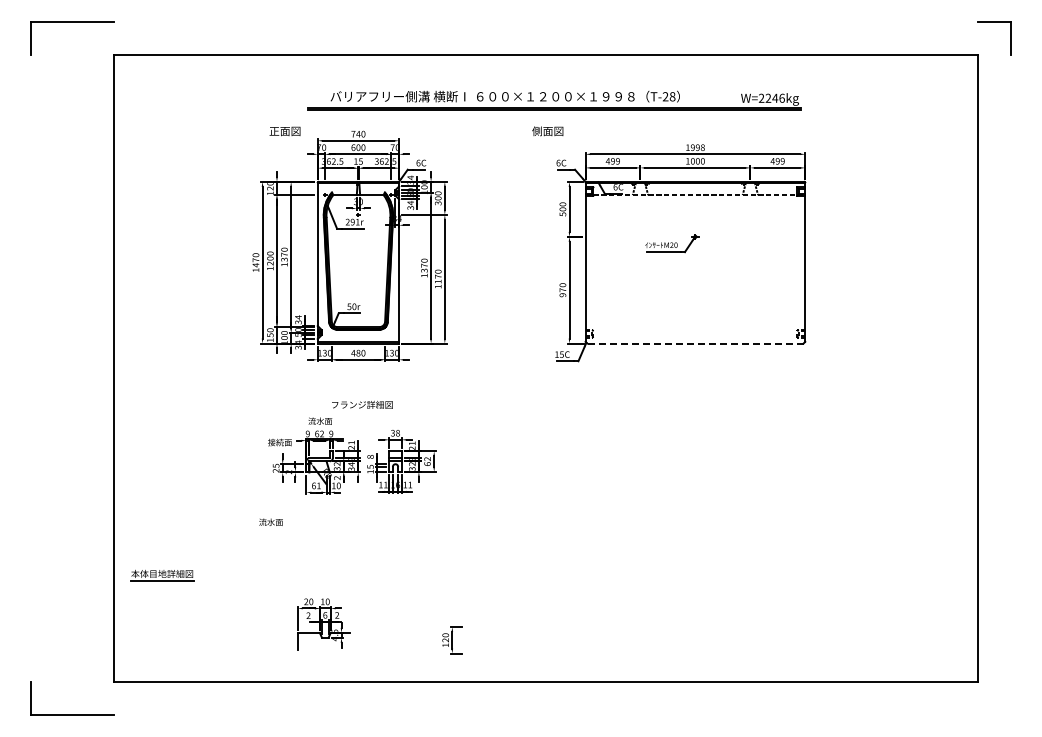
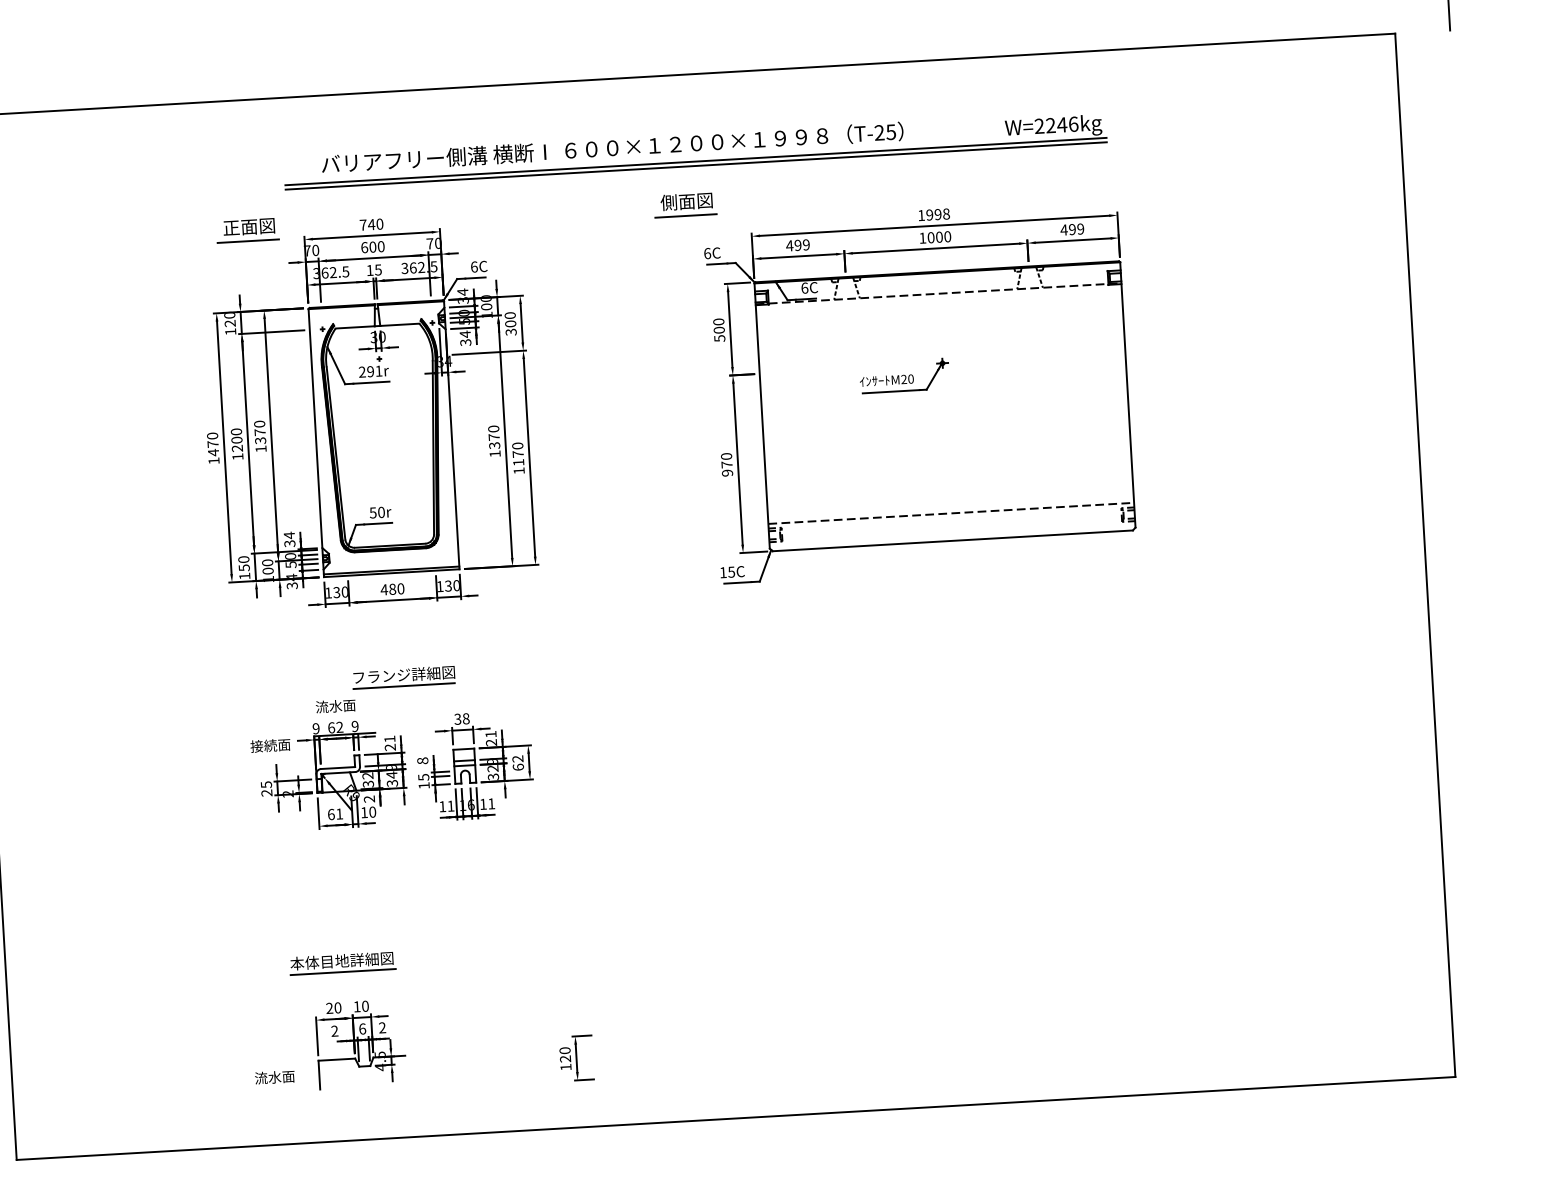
text: (672, 96) -> (890, 131), T-28 -> T-25
line: (283, 139) -> (247, 240), added
line: (546, 139) -> (685, 215), added
line: (695, 327) -> (951, 514), added
line: (694, 343) -> (951, 540), dashed -> solid
line: (361, 411) -> (403, 686), added
text: (270, 521) -> (273, 1076), moved
part: (162, 575) -> (342, 963), moved

